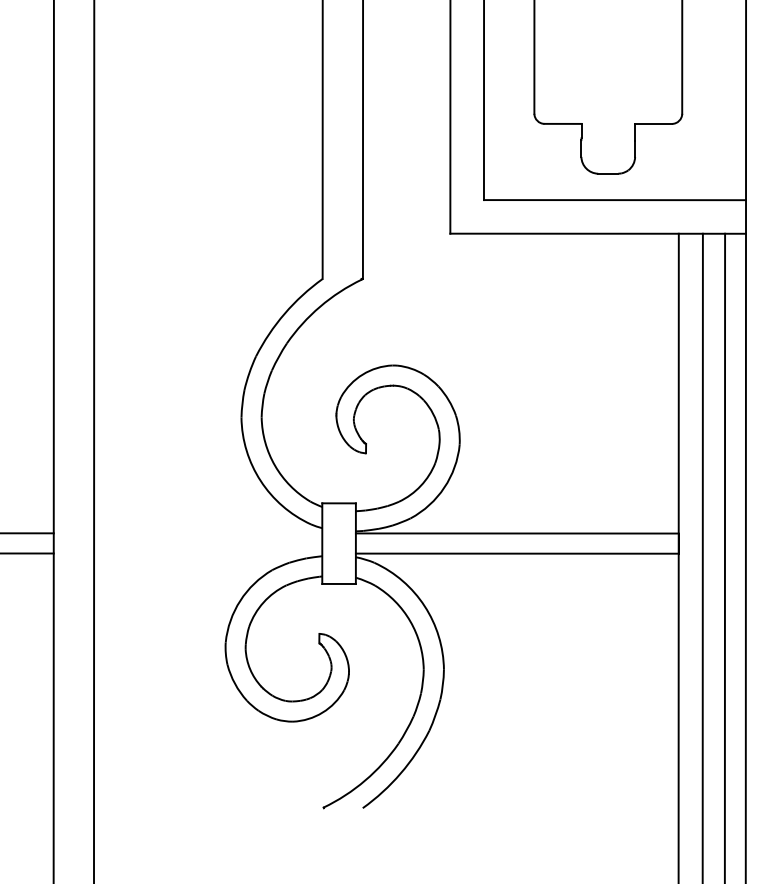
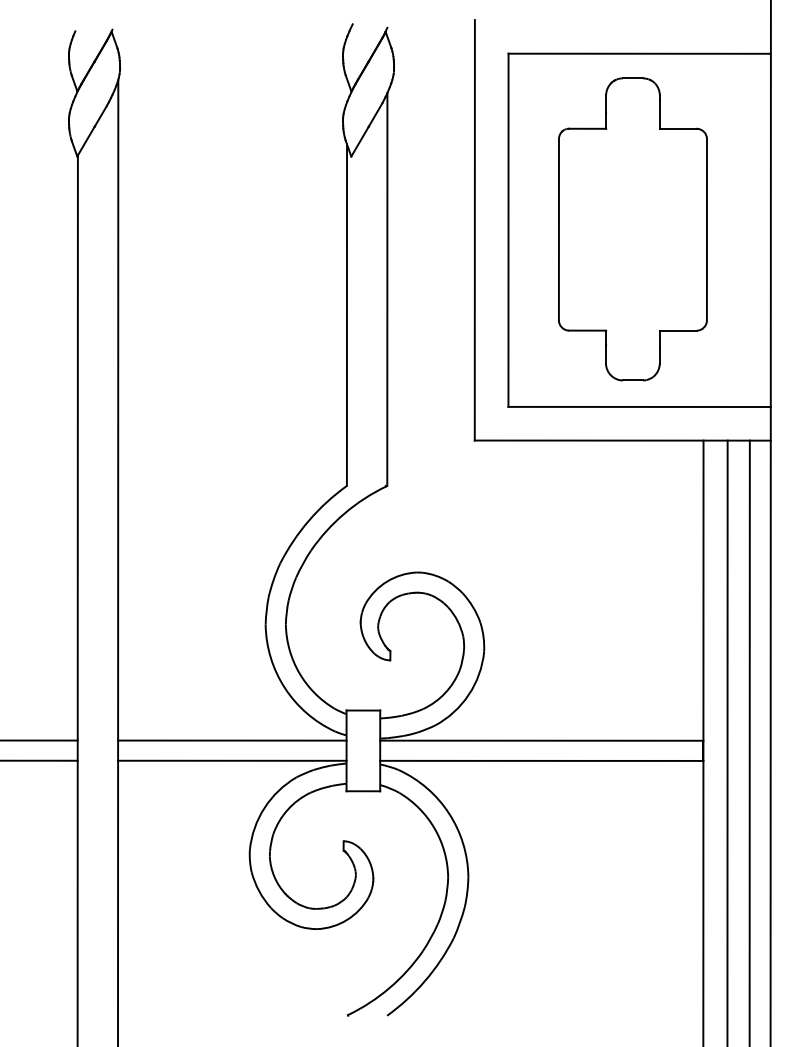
line: (208, 533) -> (232, 740), added
line: (208, 553) -> (232, 760), added

